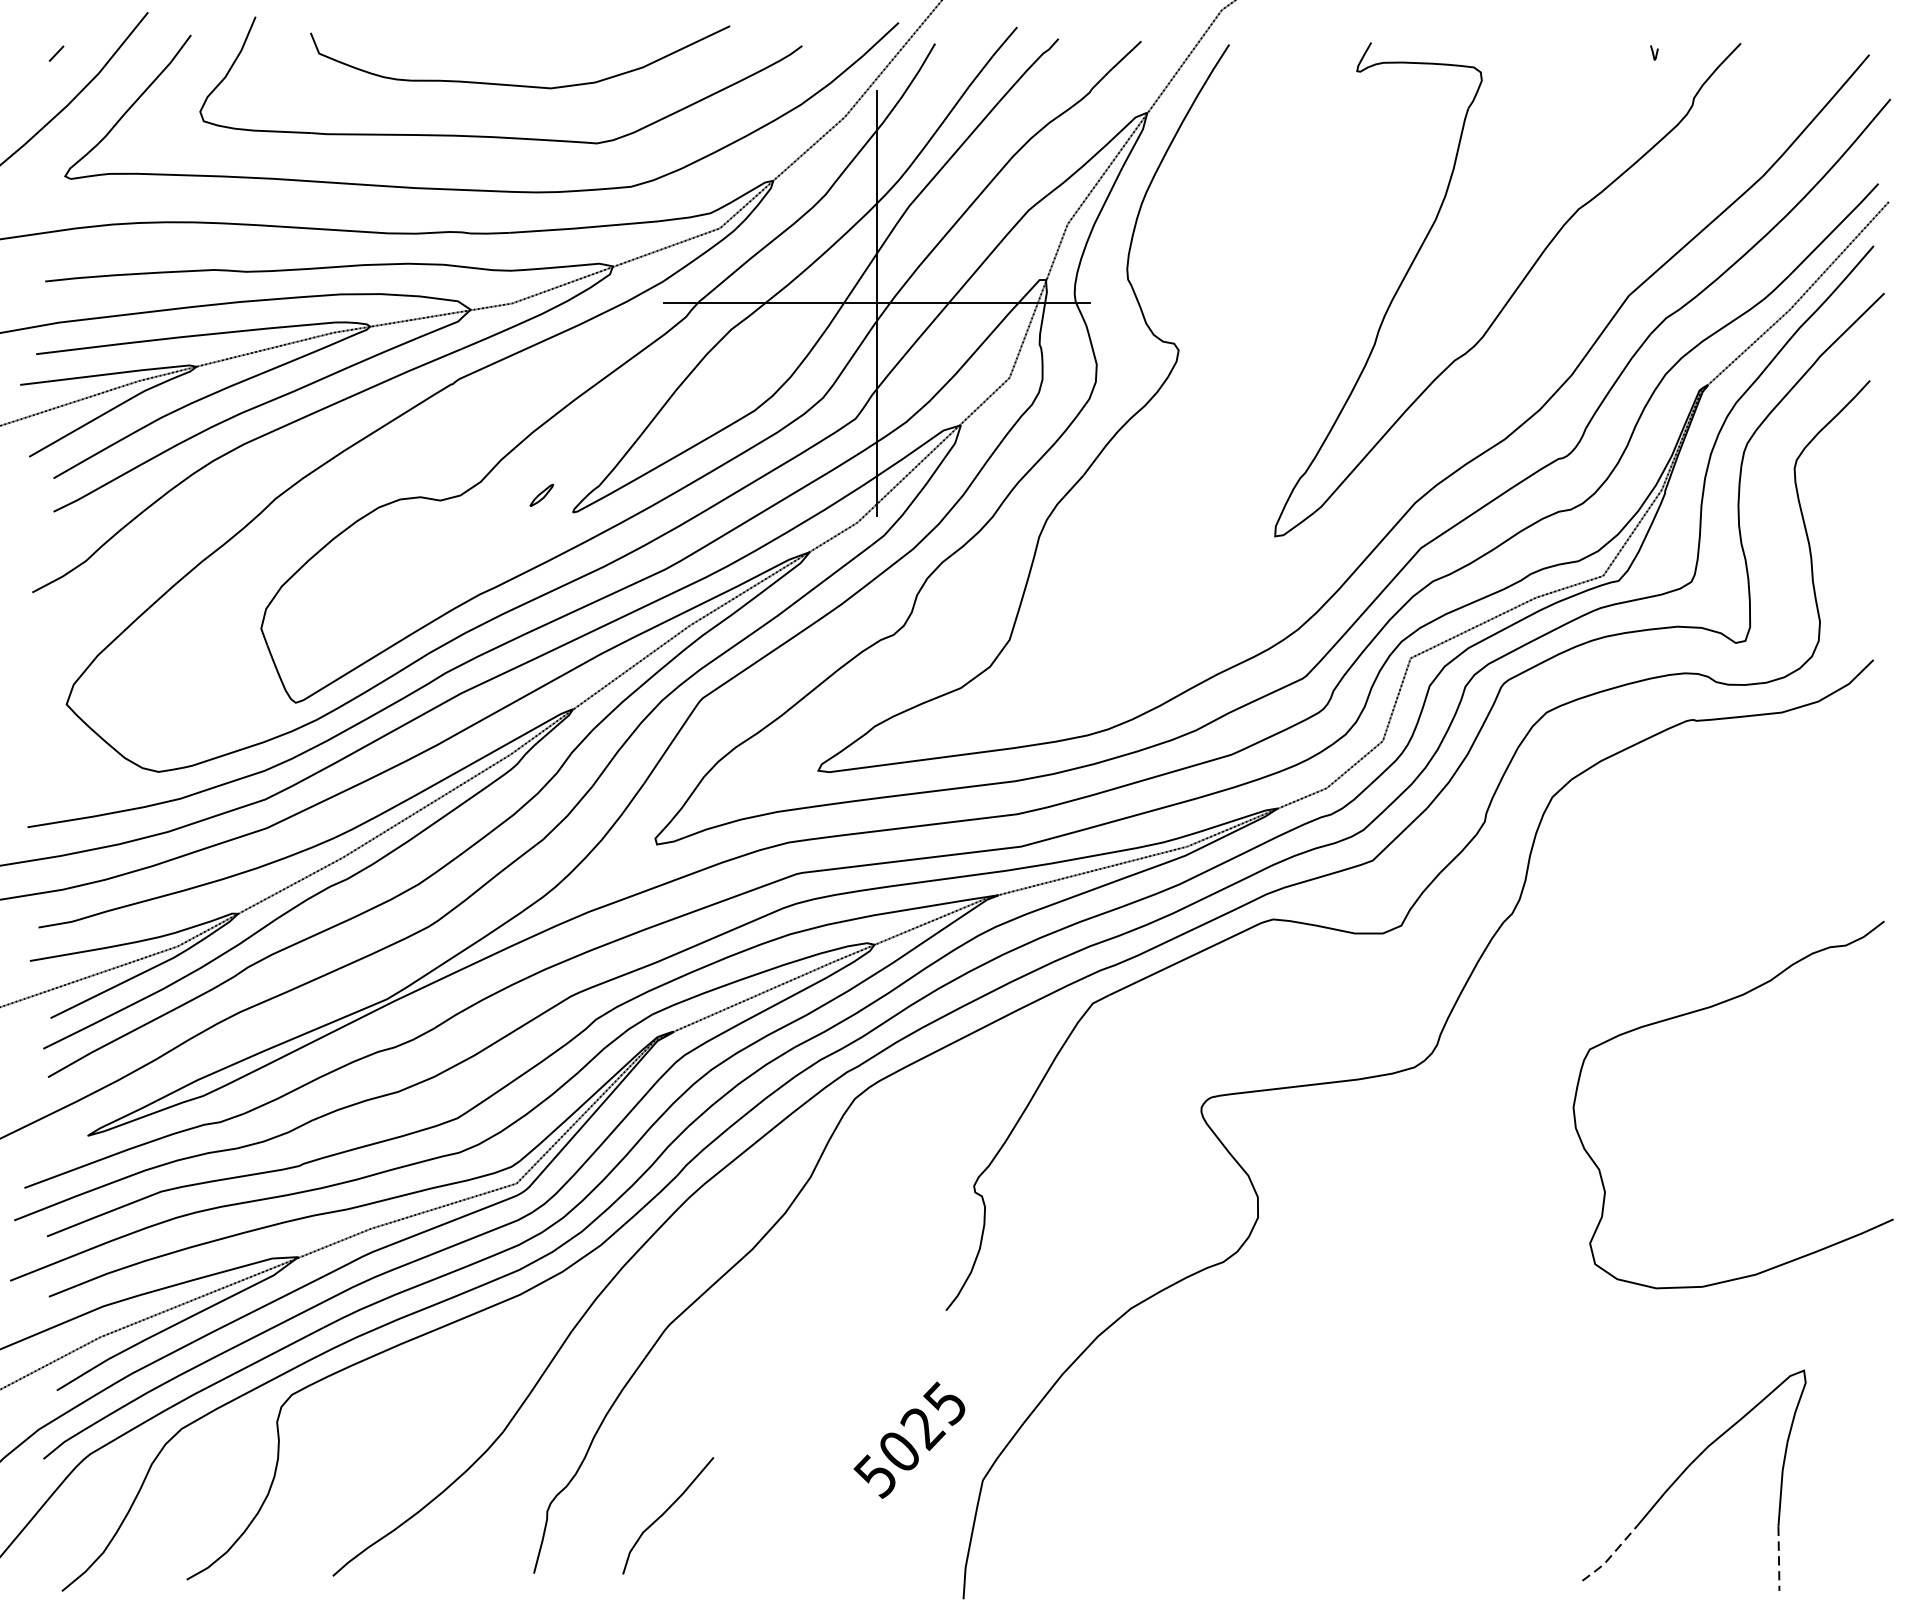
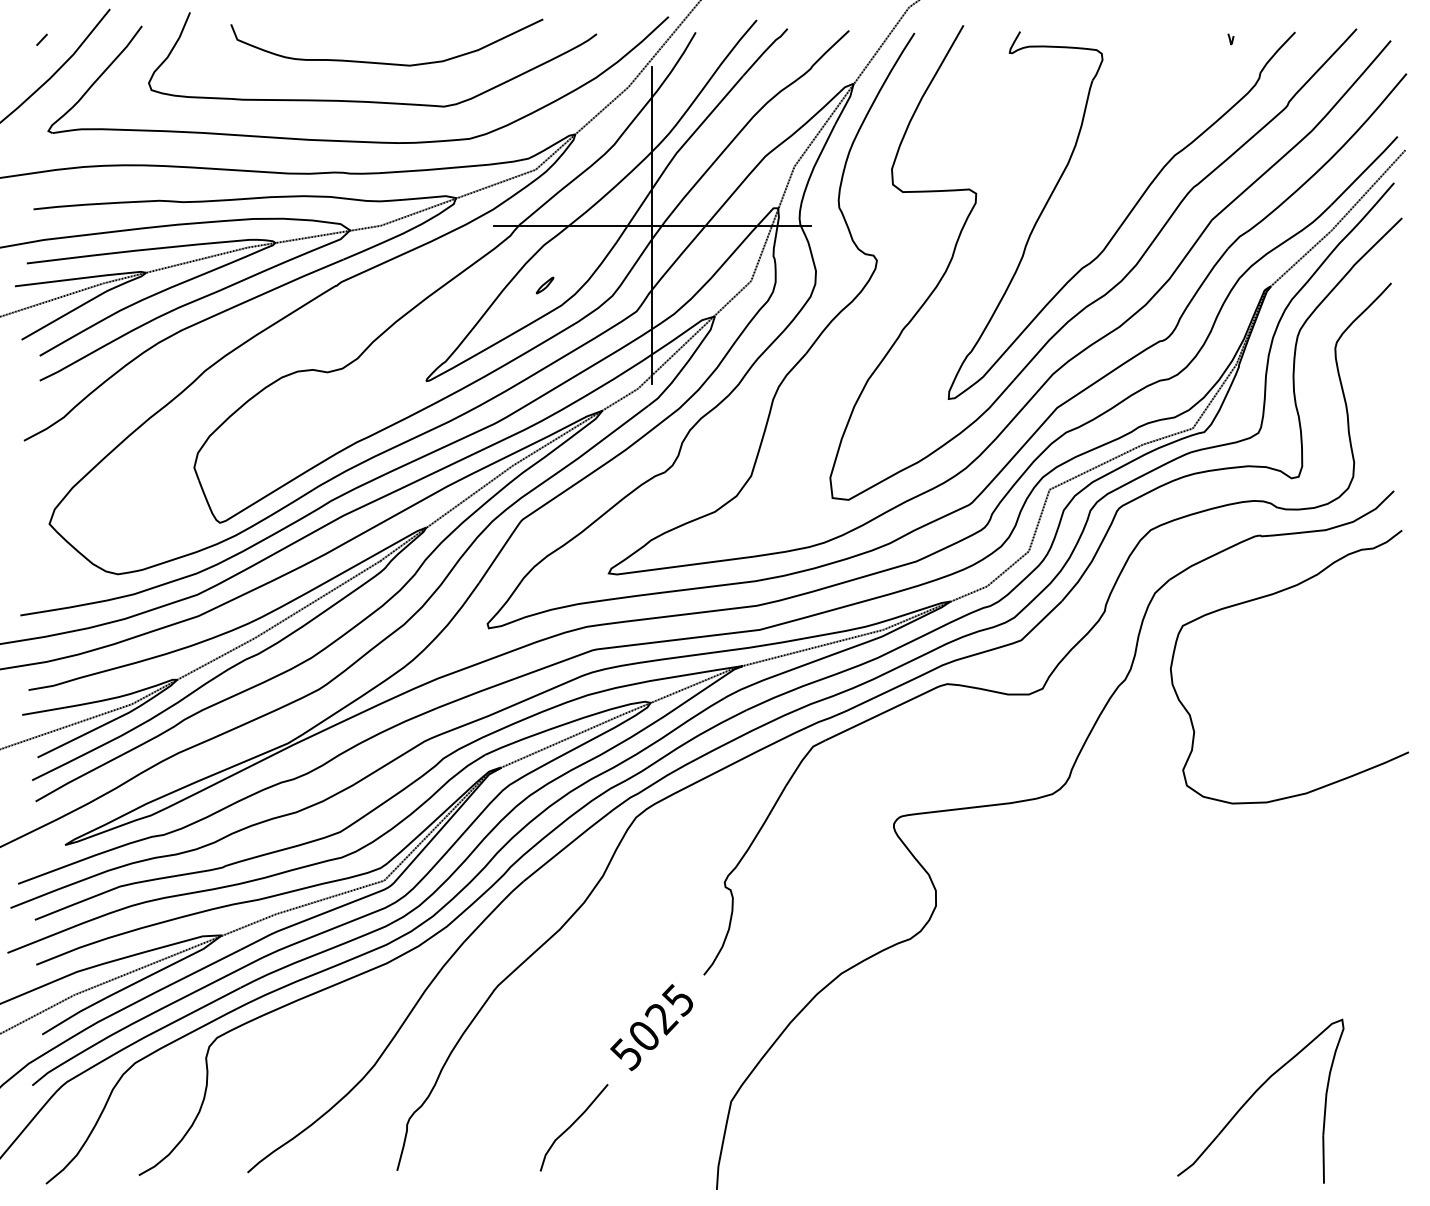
part: (1499, 382) -> (1115, 284), added
part: (541, 495) -> (544, 285), moved
curve: (1706, 1010) -> (1269, 596), moved
text: (909, 1440) -> (651, 1027), moved
curve: (666, 1512) -> (572, 1125), moved
line: (1610, 1557) -> (1198, 1158), dashed -> solid
line: (1778, 1559) -> (1323, 1160), dashed -> solid

